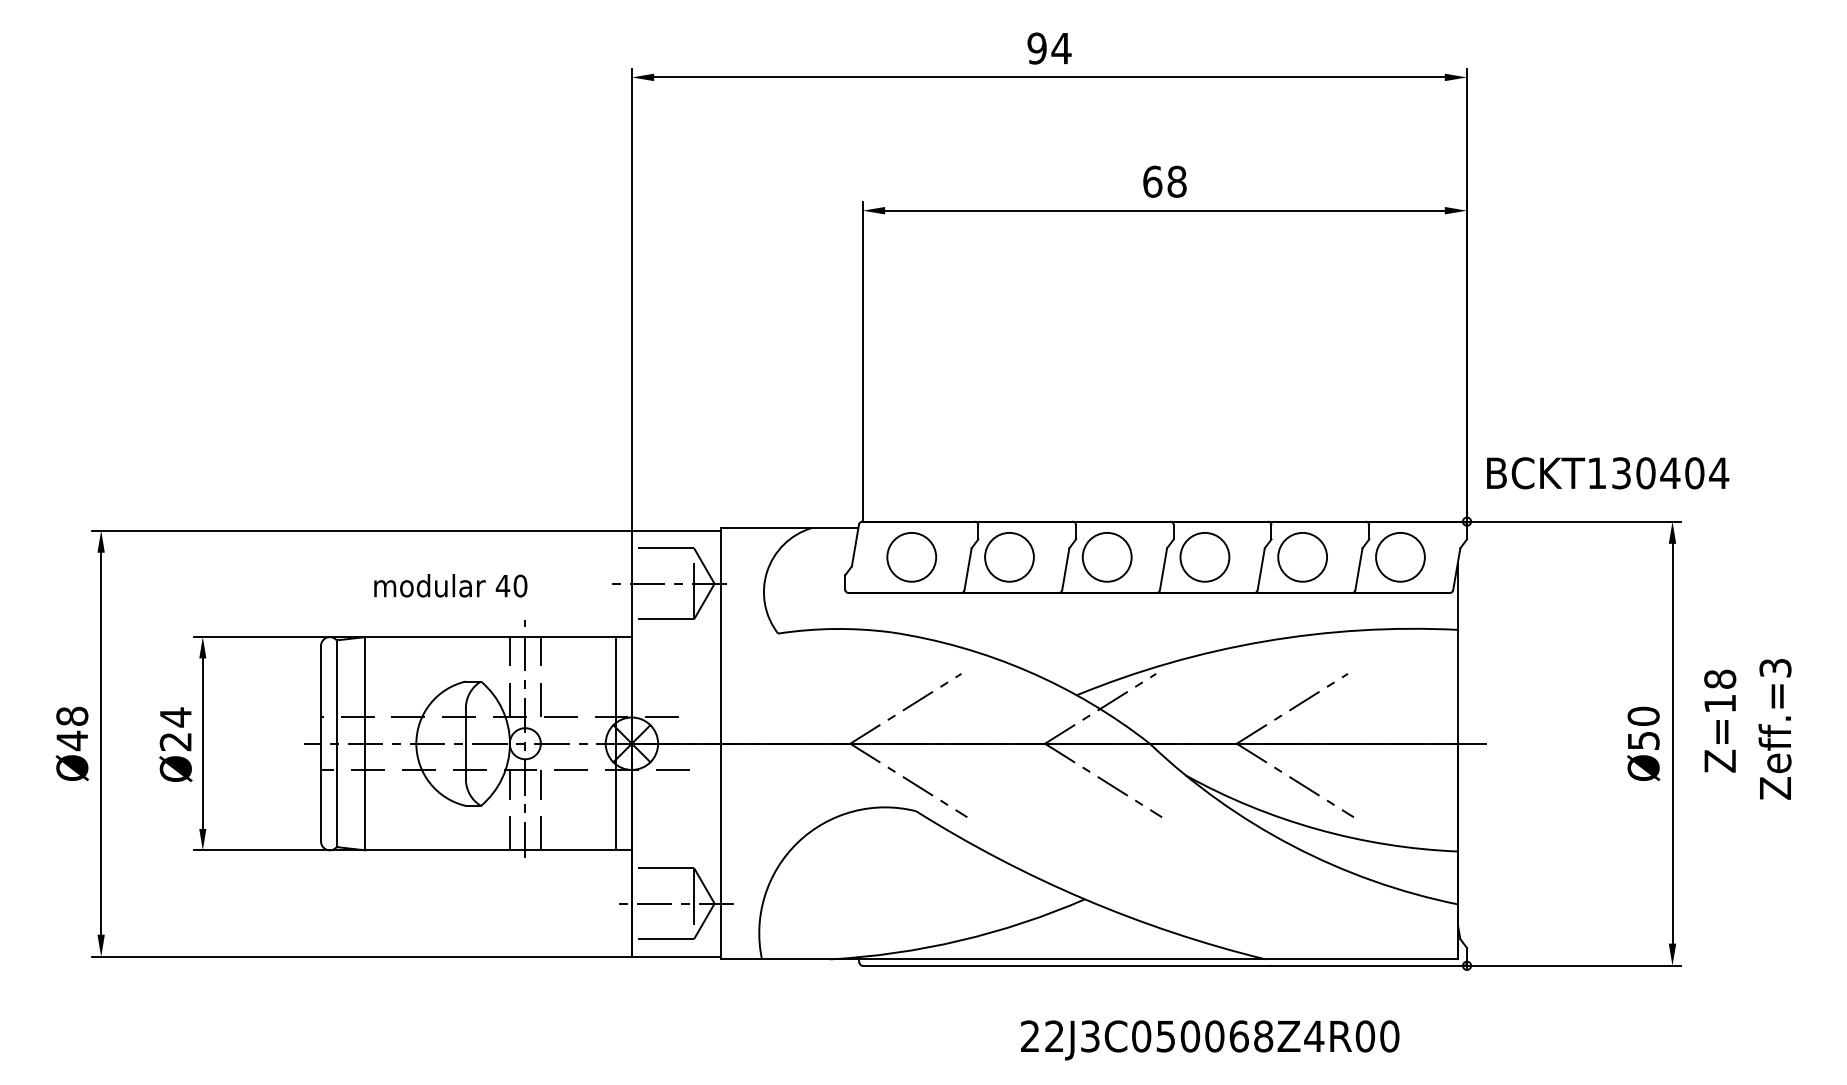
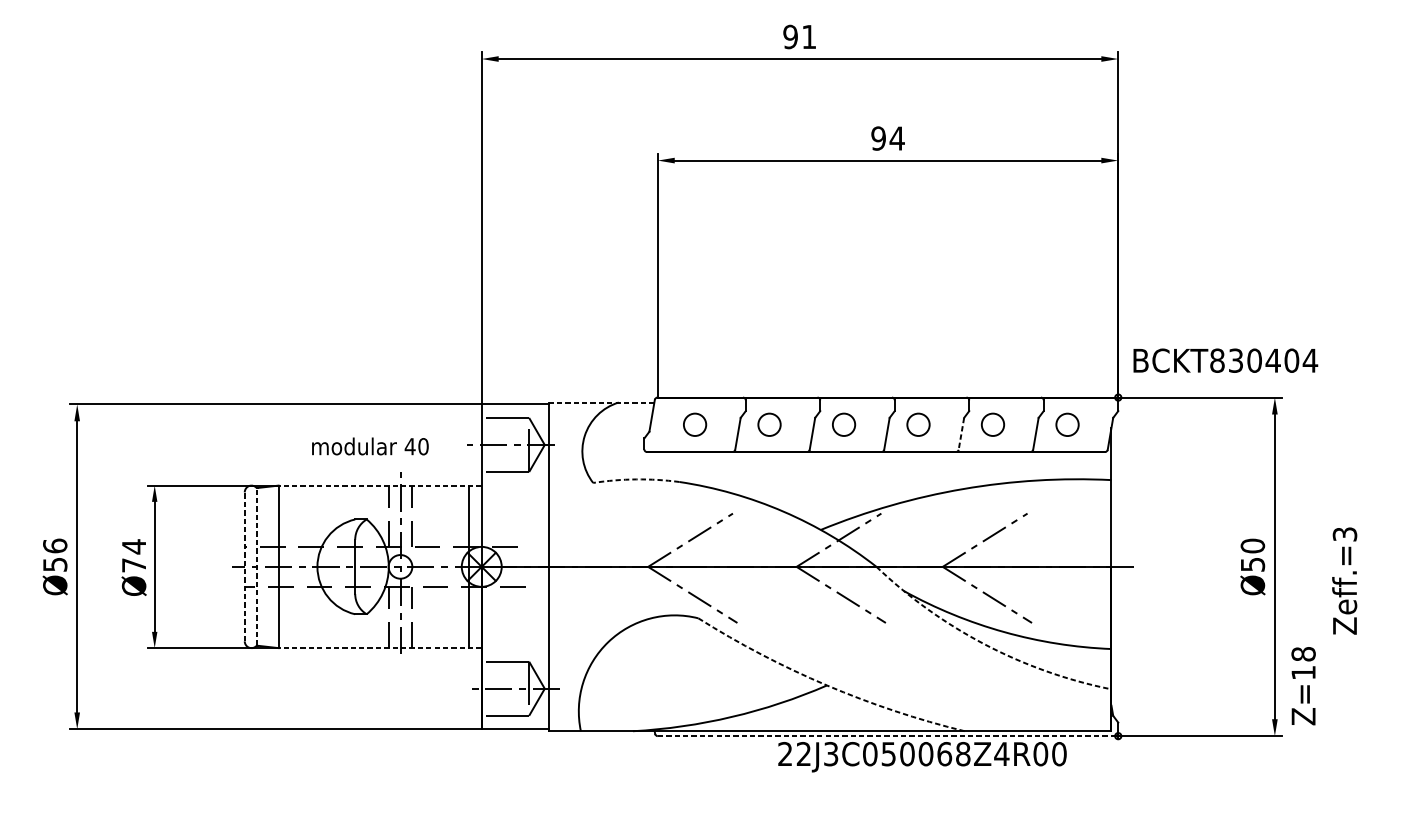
text: (1061, 48) -> (809, 36), 94 -> 91
text: (1165, 181) -> (888, 138), 68 -> 94
text: (1596, 473) -> (1216, 360), BCKT130404 -> BCKT830404
line: (789, 528) -> (601, 402), solid -> dashed
circle: (911, 556) -> (694, 424), size x0.6
circle: (1009, 556) -> (769, 424), size x0.6
circle: (1106, 556) -> (843, 424), size x0.6
circle: (1204, 556) -> (918, 424), size x0.6
circle: (1302, 556) -> (992, 424), size x0.6
circle: (1400, 557) -> (1067, 424), size x0.6
line: (1261, 569) -> (961, 434), solid -> dashed
text: (450, 585) -> (370, 446), moved
arc: (834, 629) -> (636, 479), solid -> dashed
line: (498, 637) -> (380, 485), solid -> dashed
text: (1720, 720) -> (1303, 685), moved
text: (72, 728) -> (55, 555), Ø48 -> Ø56
text: (1774, 729) -> (1344, 581), moved
text: (175, 741) -> (133, 565), Ø24 -> Ø74
line: (320, 743) -> (244, 566), solid -> dashed
line: (336, 743) -> (256, 566), solid -> dashed
arc: (1292, 845) -> (985, 644), solid -> dashed
line: (498, 850) -> (380, 648), solid -> dashed
arc: (1084, 899) -> (826, 685), solid -> dashed
line: (1163, 965) -> (886, 735), solid -> dashed
text: (1210, 1040) -> (922, 757), moved

